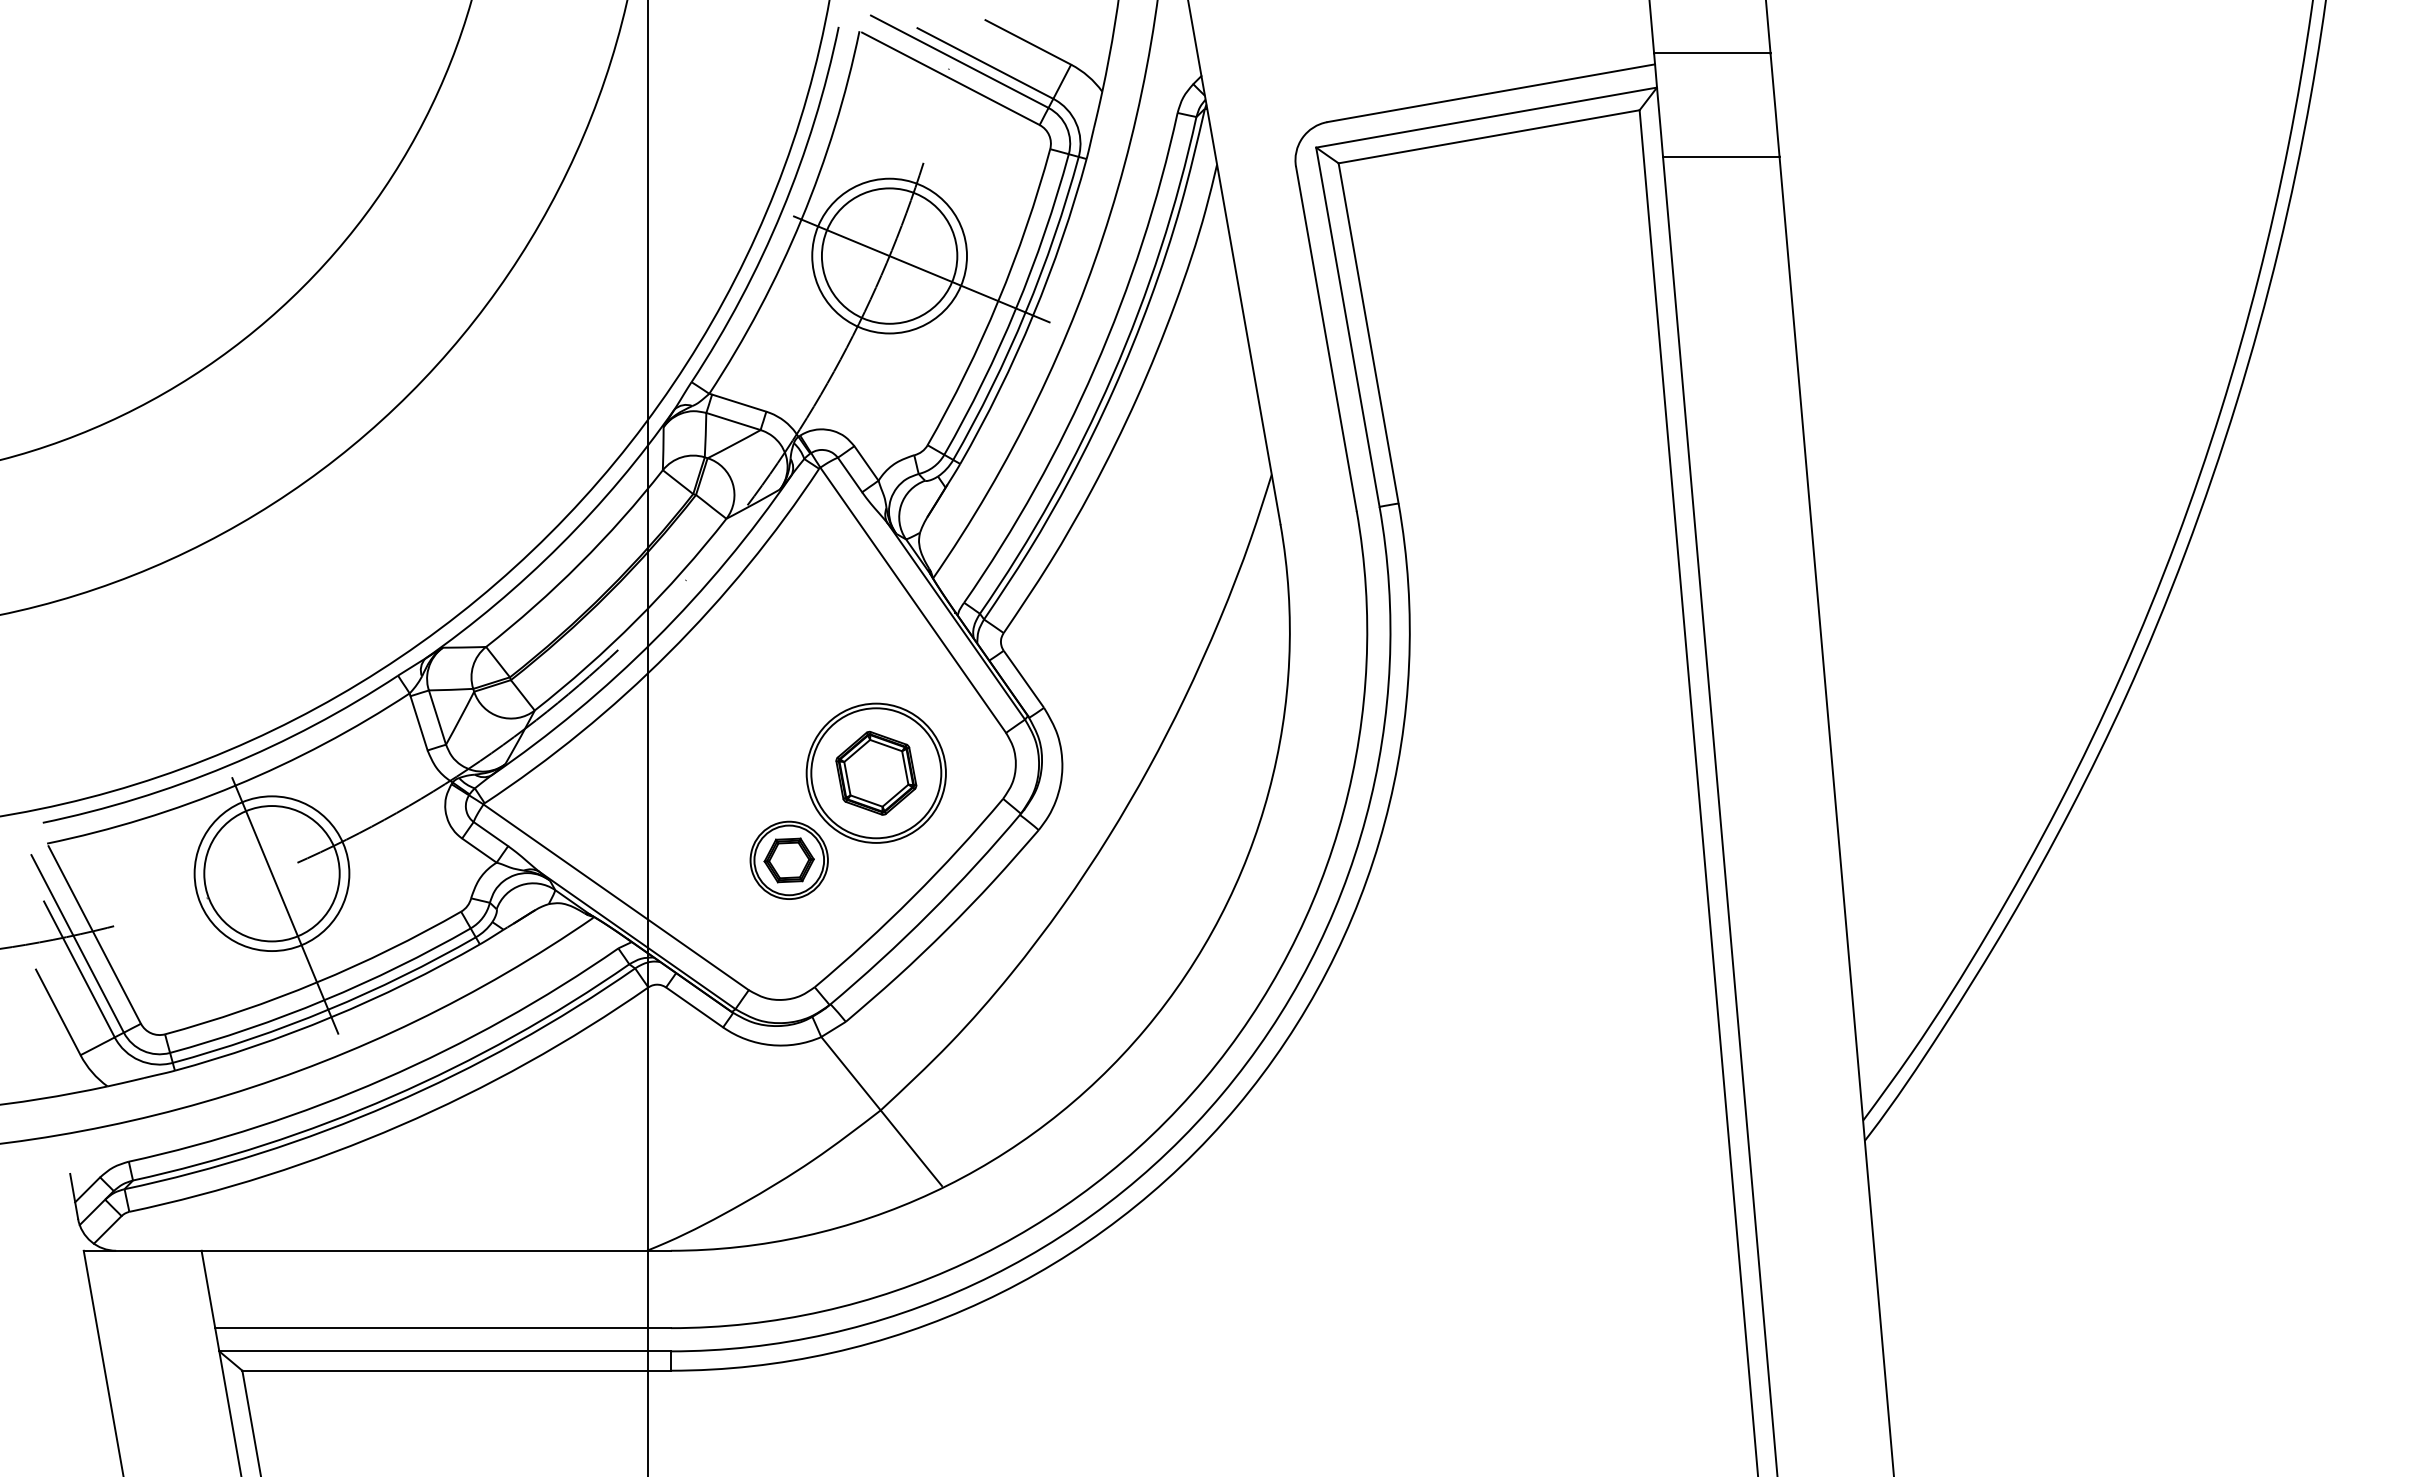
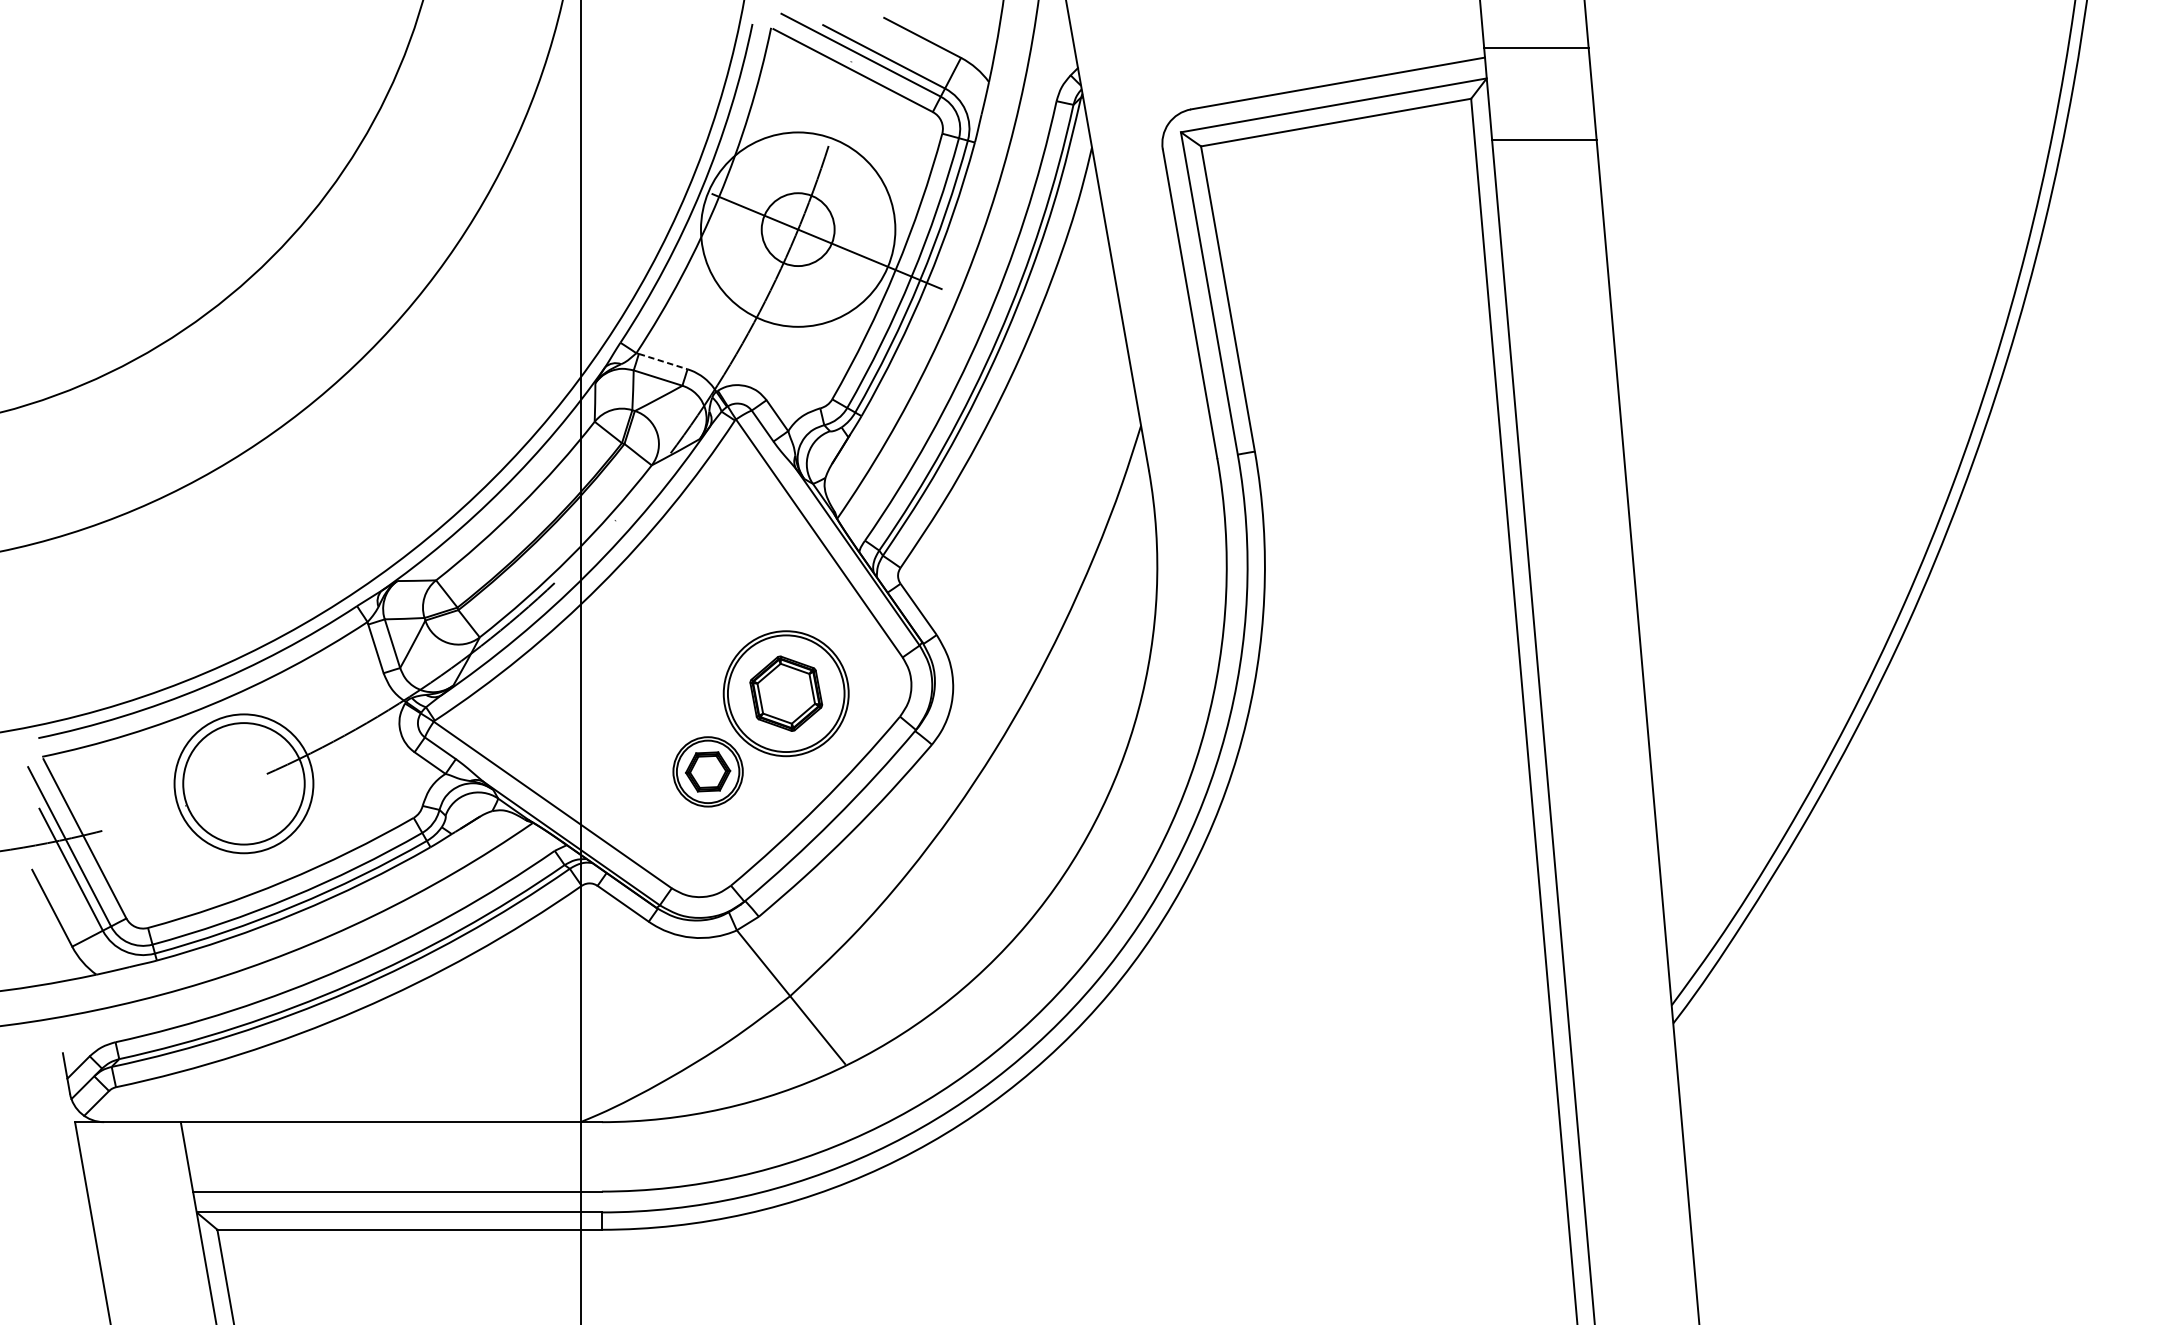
circle: (889, 255) -> (798, 229), size x0.6
circle: (889, 255) -> (798, 229), size x1.4
line: (739, 403) -> (663, 361), solid -> dashed
line: (285, 905) -> (256, 812), removed

